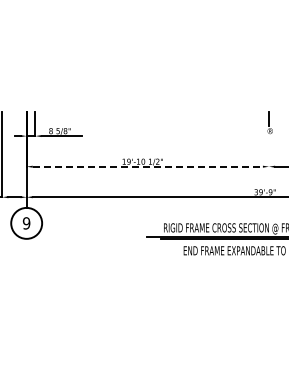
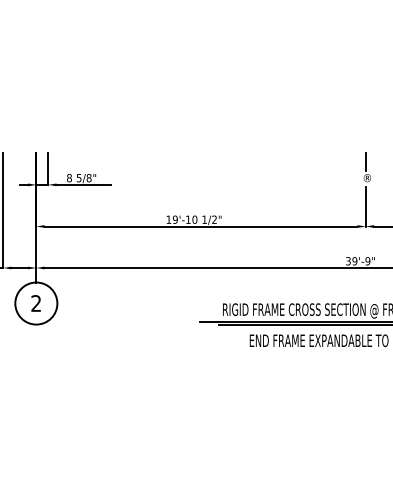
line: (269, 151) -> (366, 205), added
line: (148, 166) -> (201, 226), dashed -> solid
text: (26, 223) -> (36, 303), 9 -> 2

